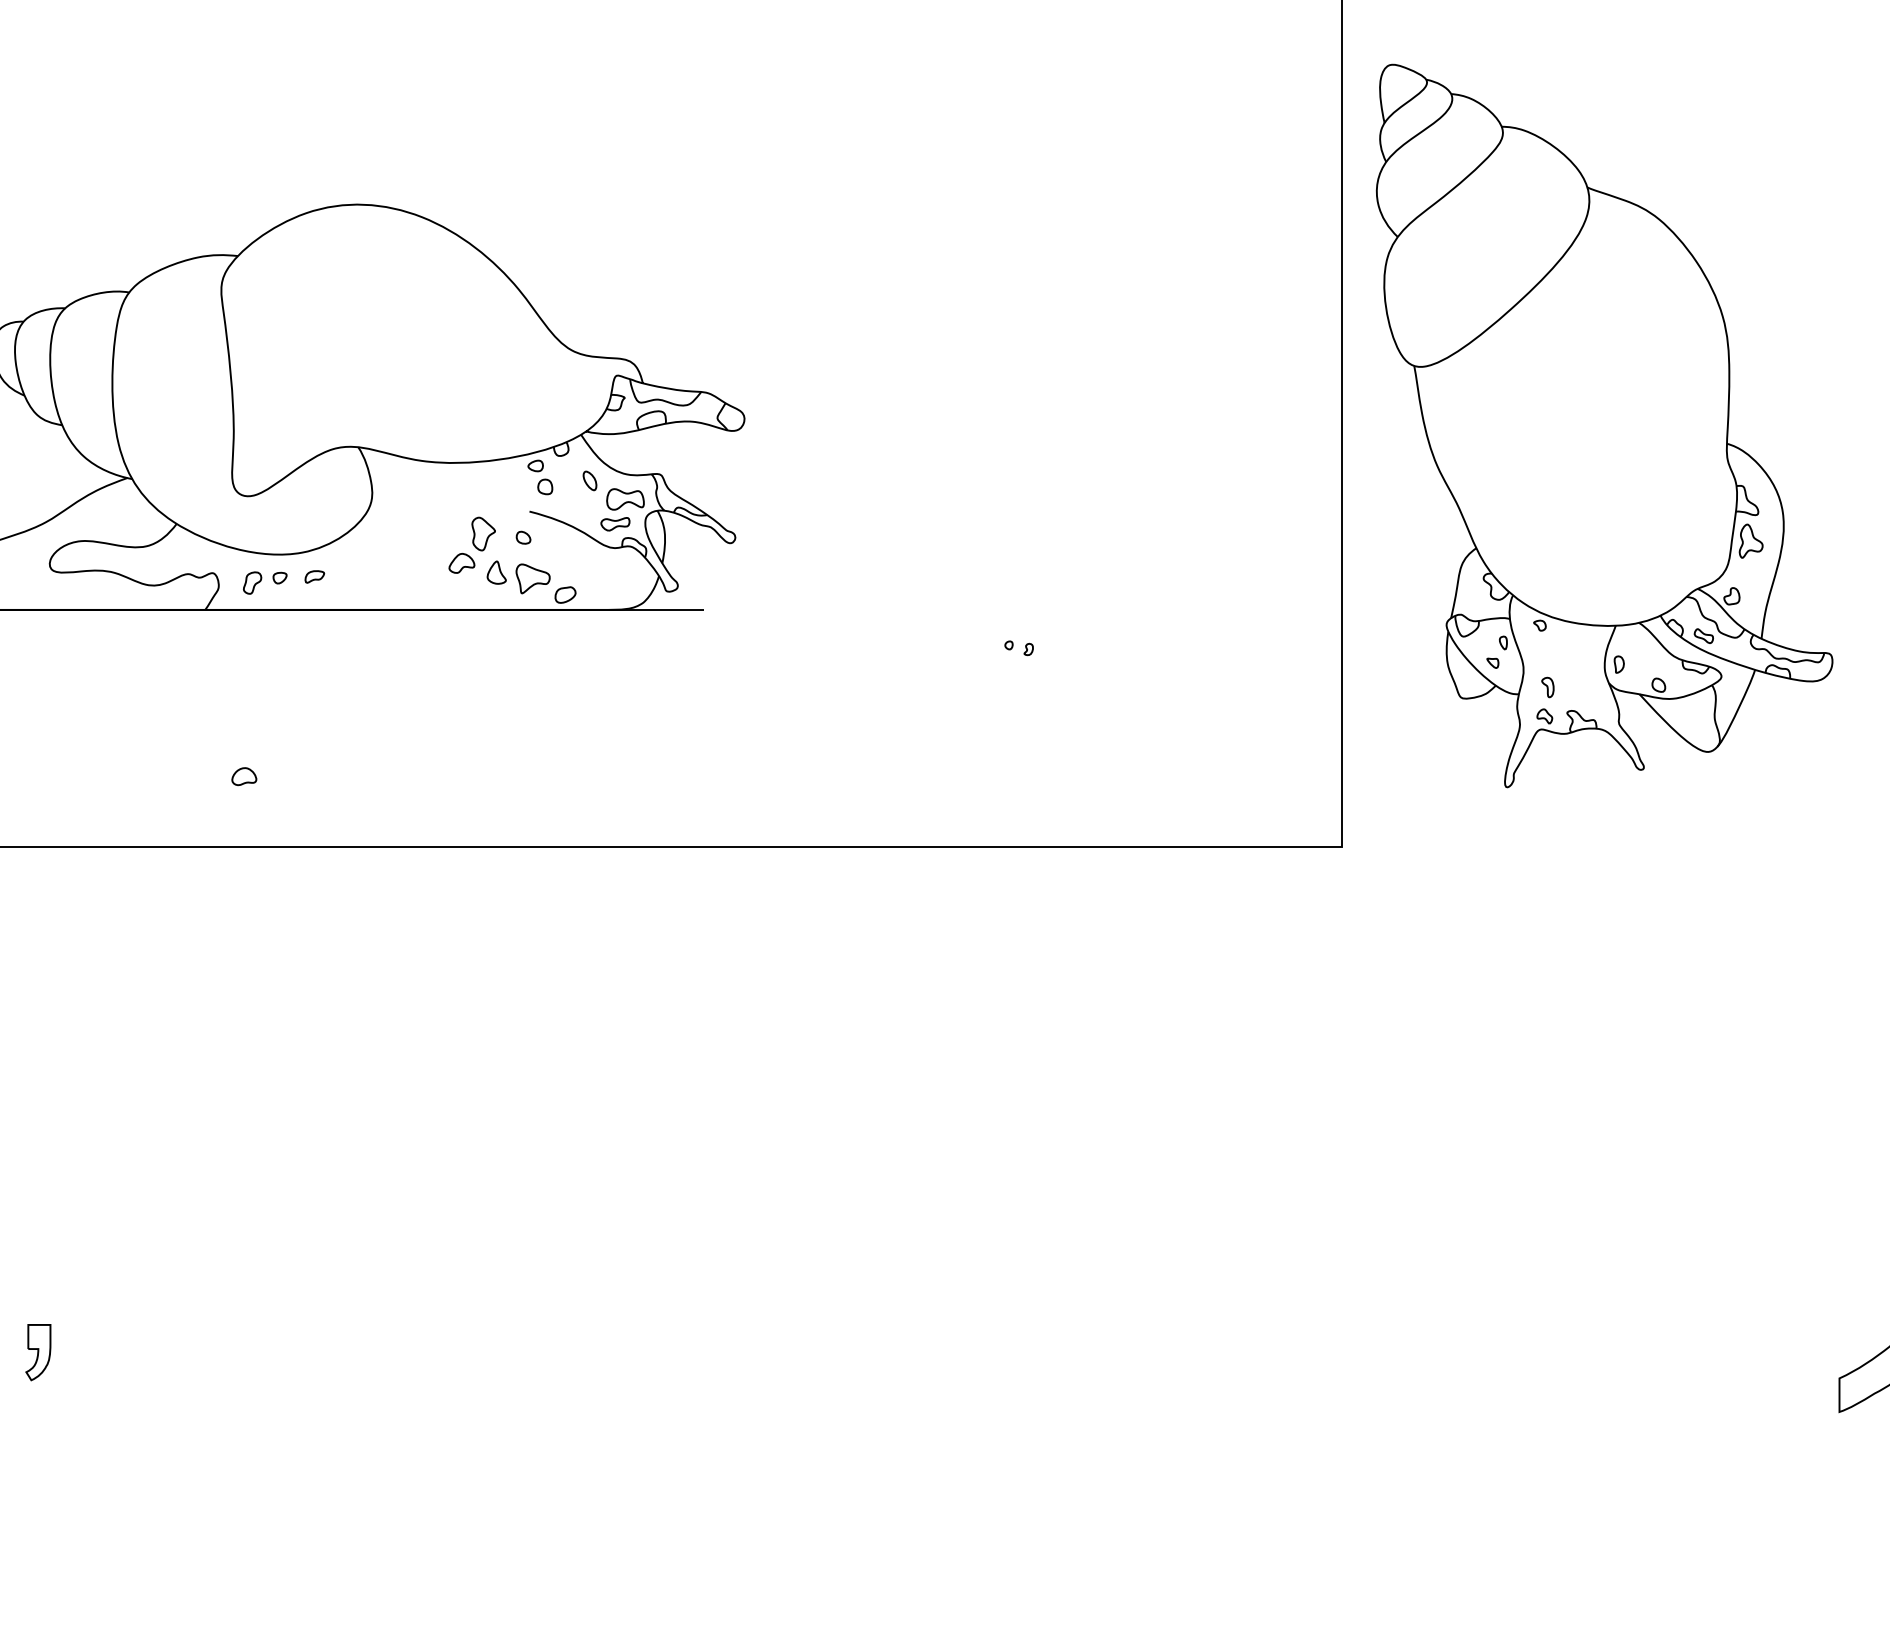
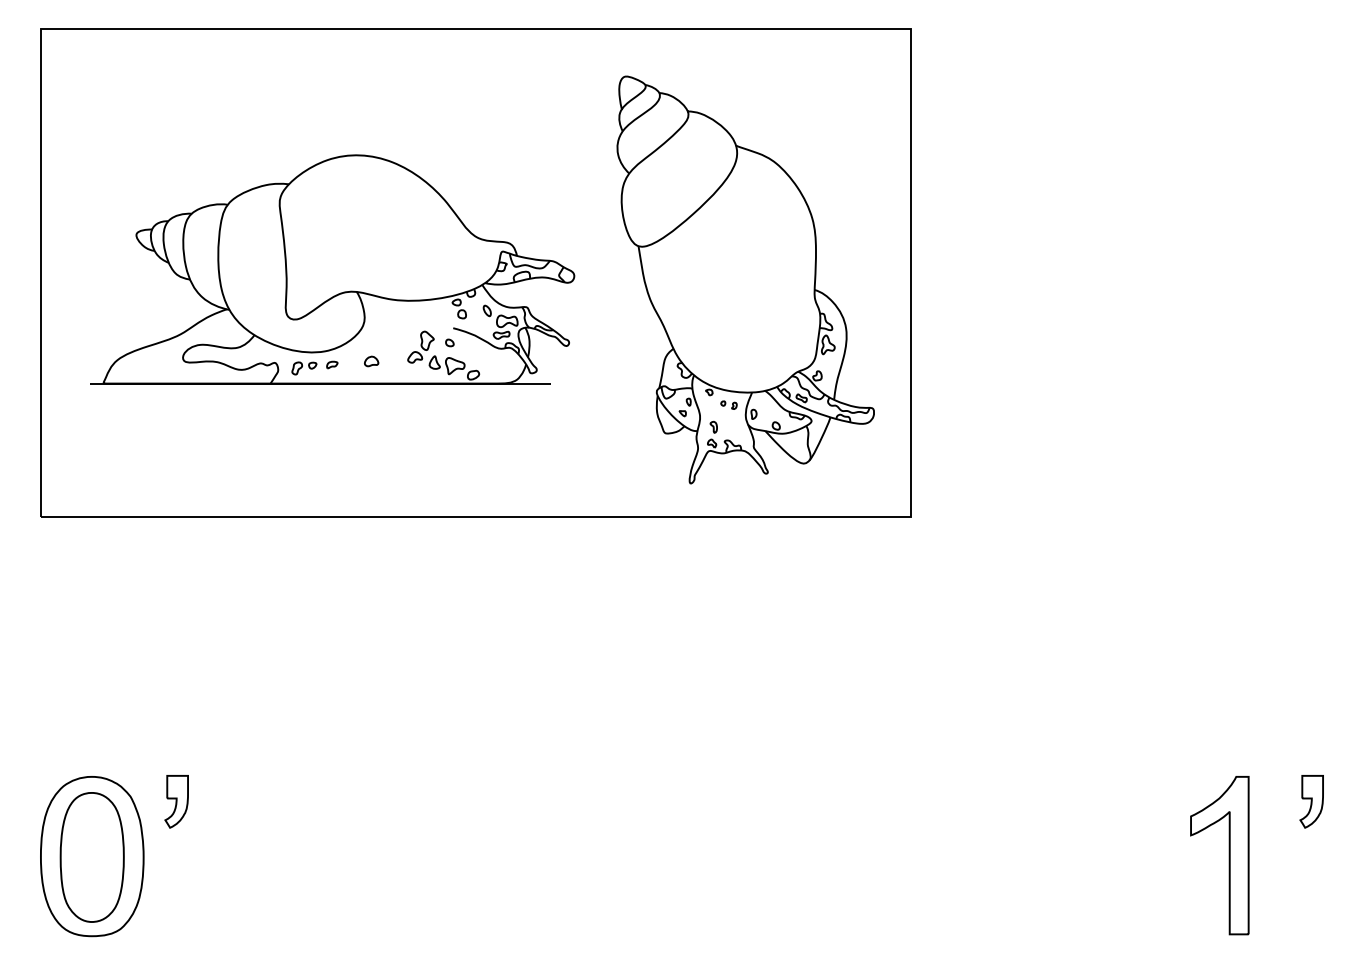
part: (1604, 425) -> (745, 279), moved
part: (244, 776) -> (371, 361), moved
part: (38, 1351) -> (176, 801), size x1.67

